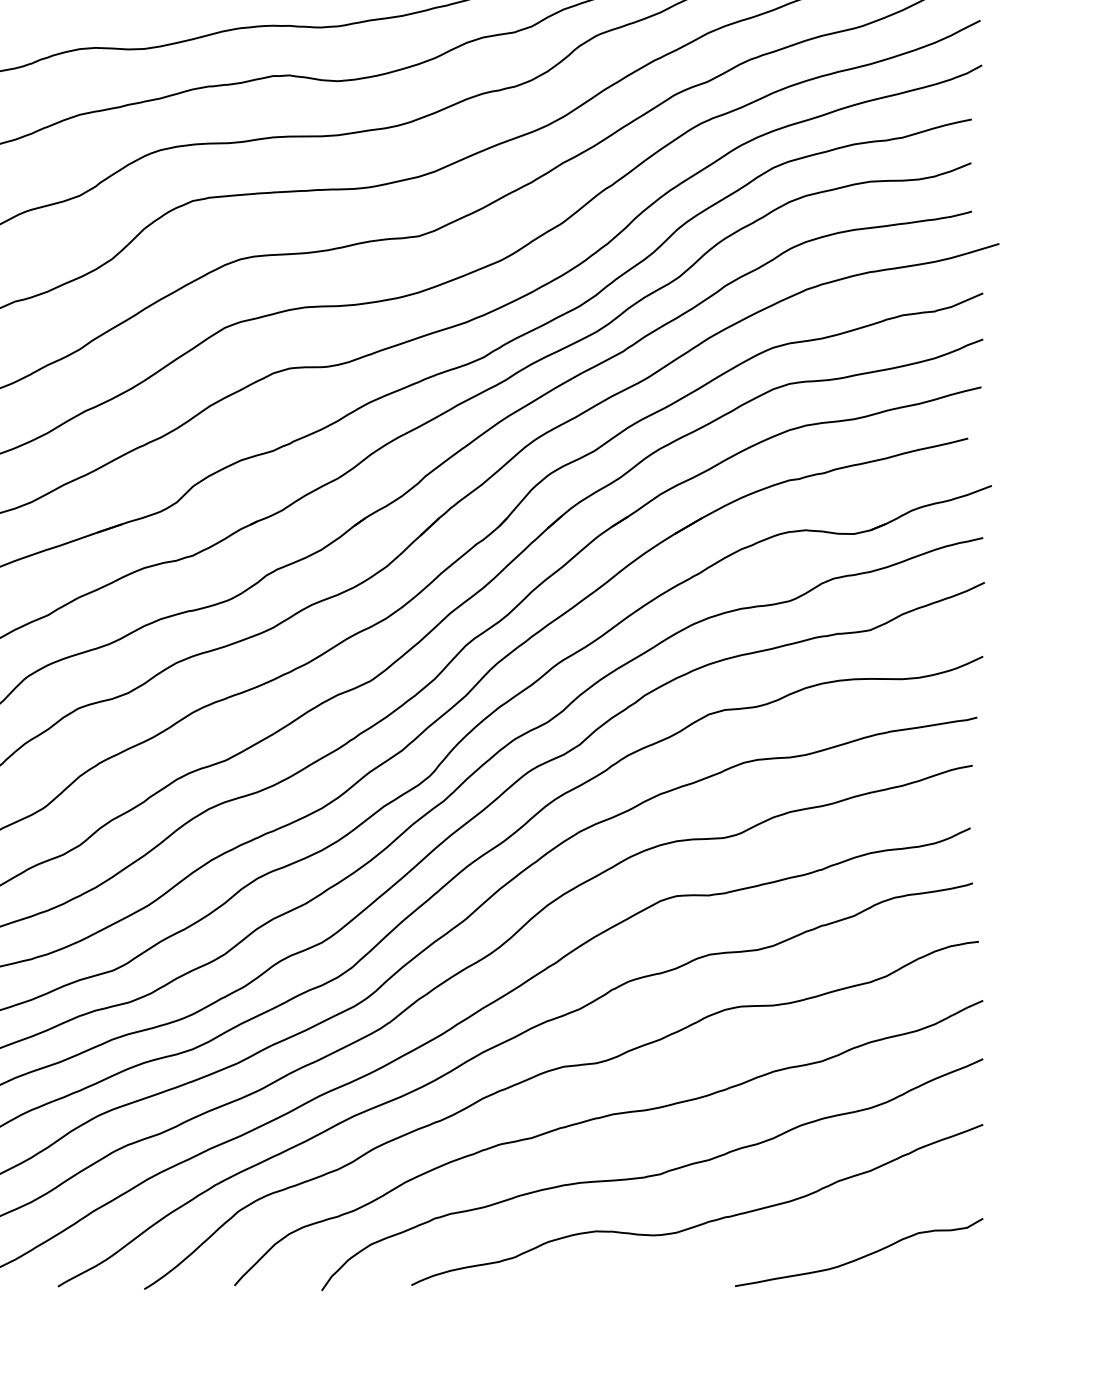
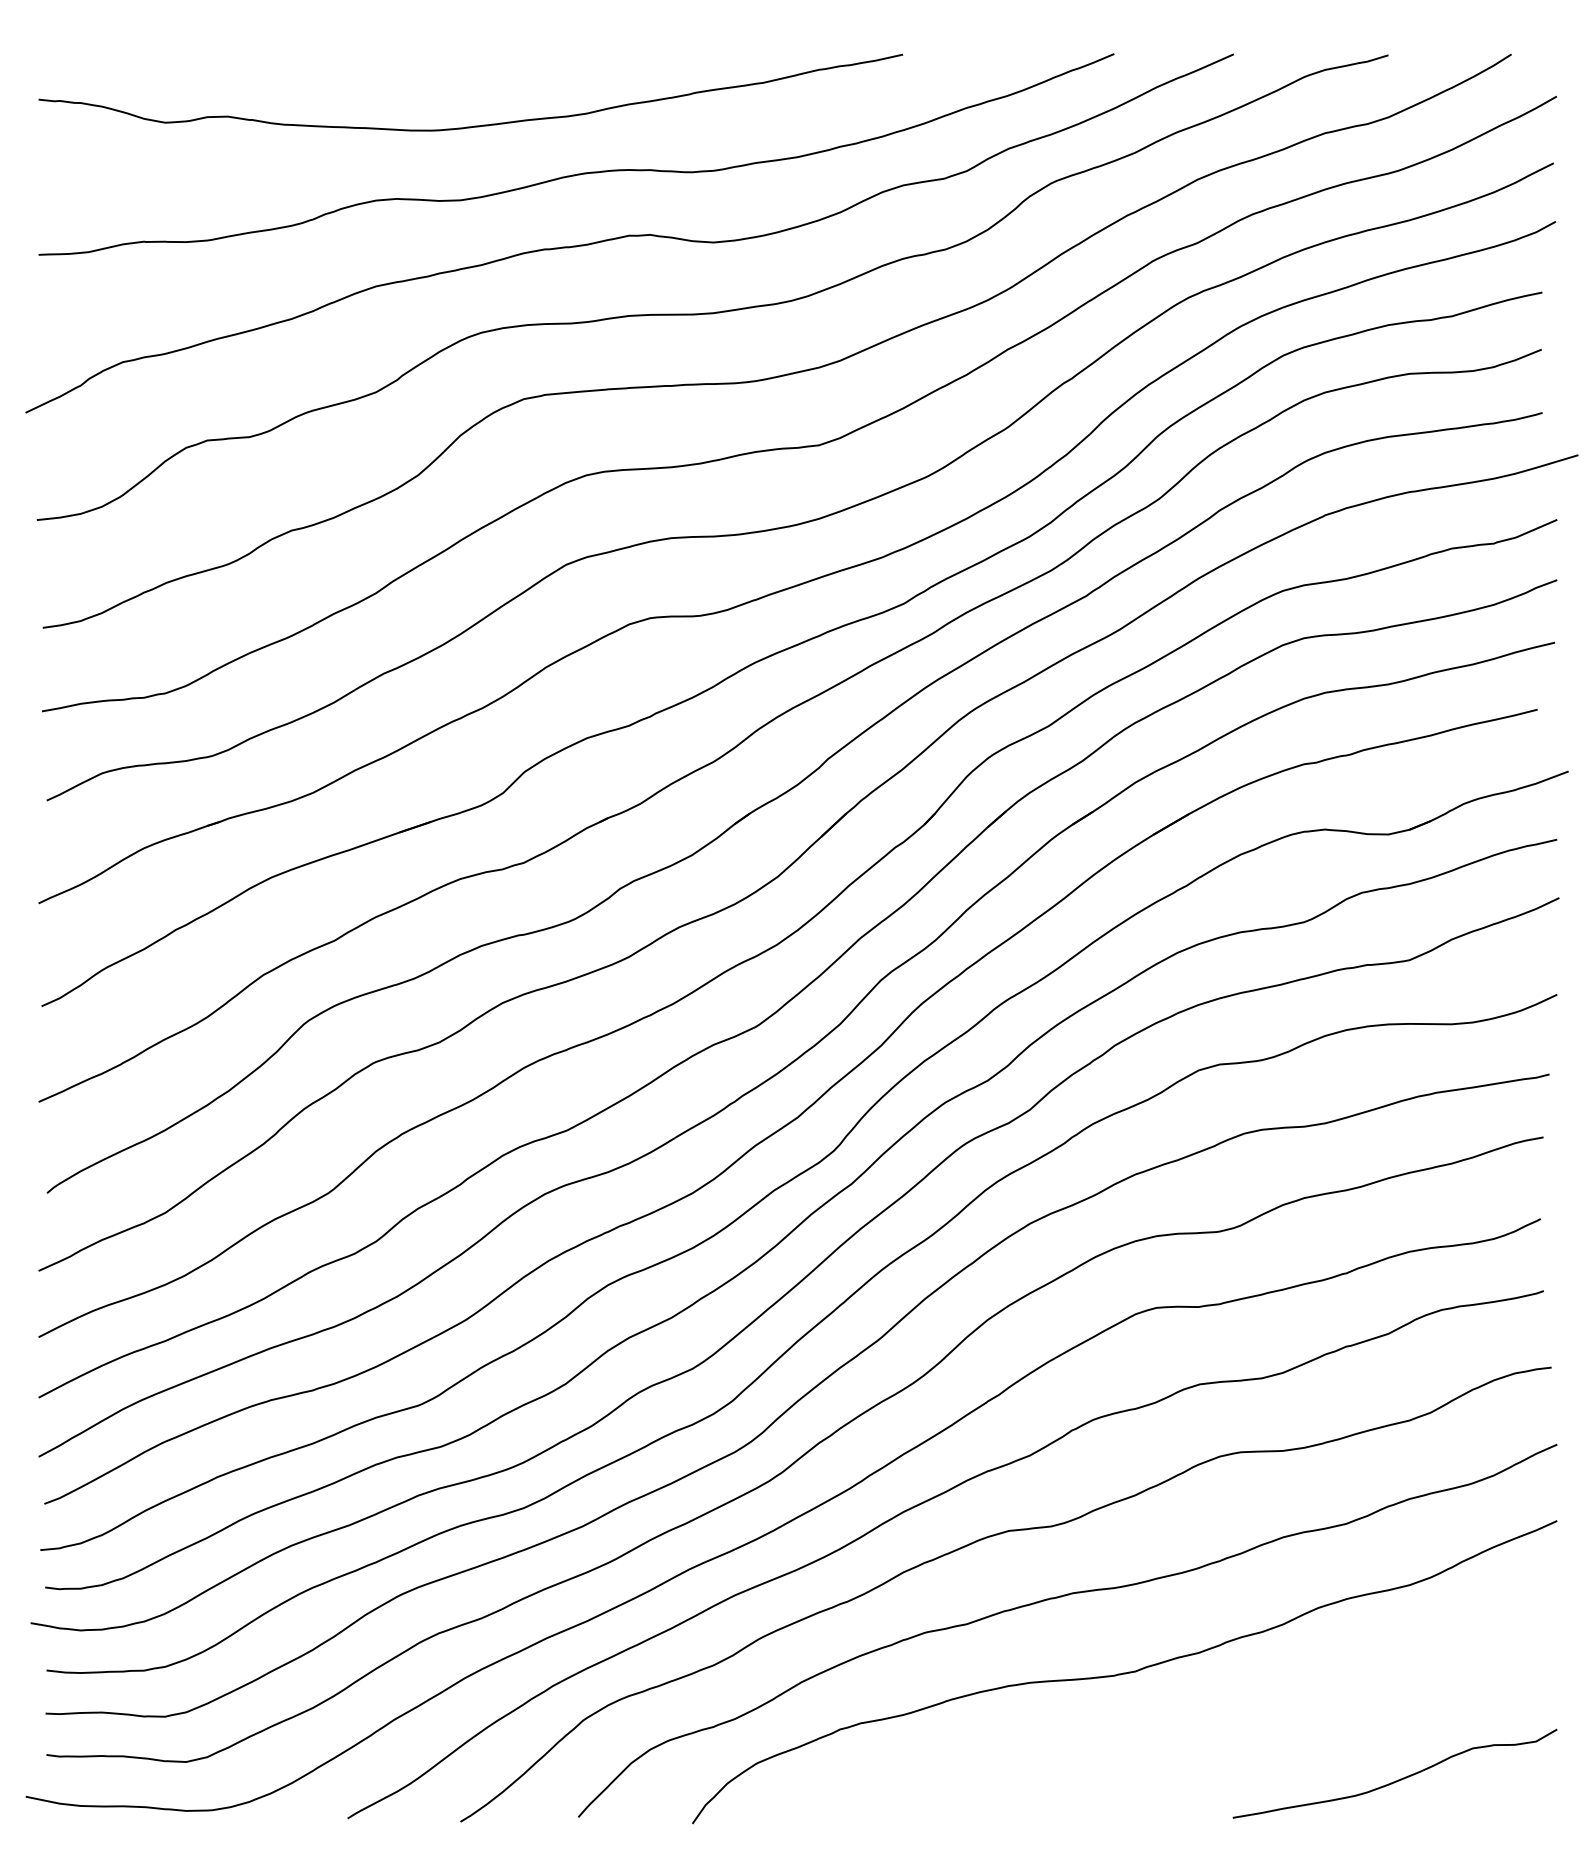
curve: (702, 1223) -> (1190, 1735), removed

